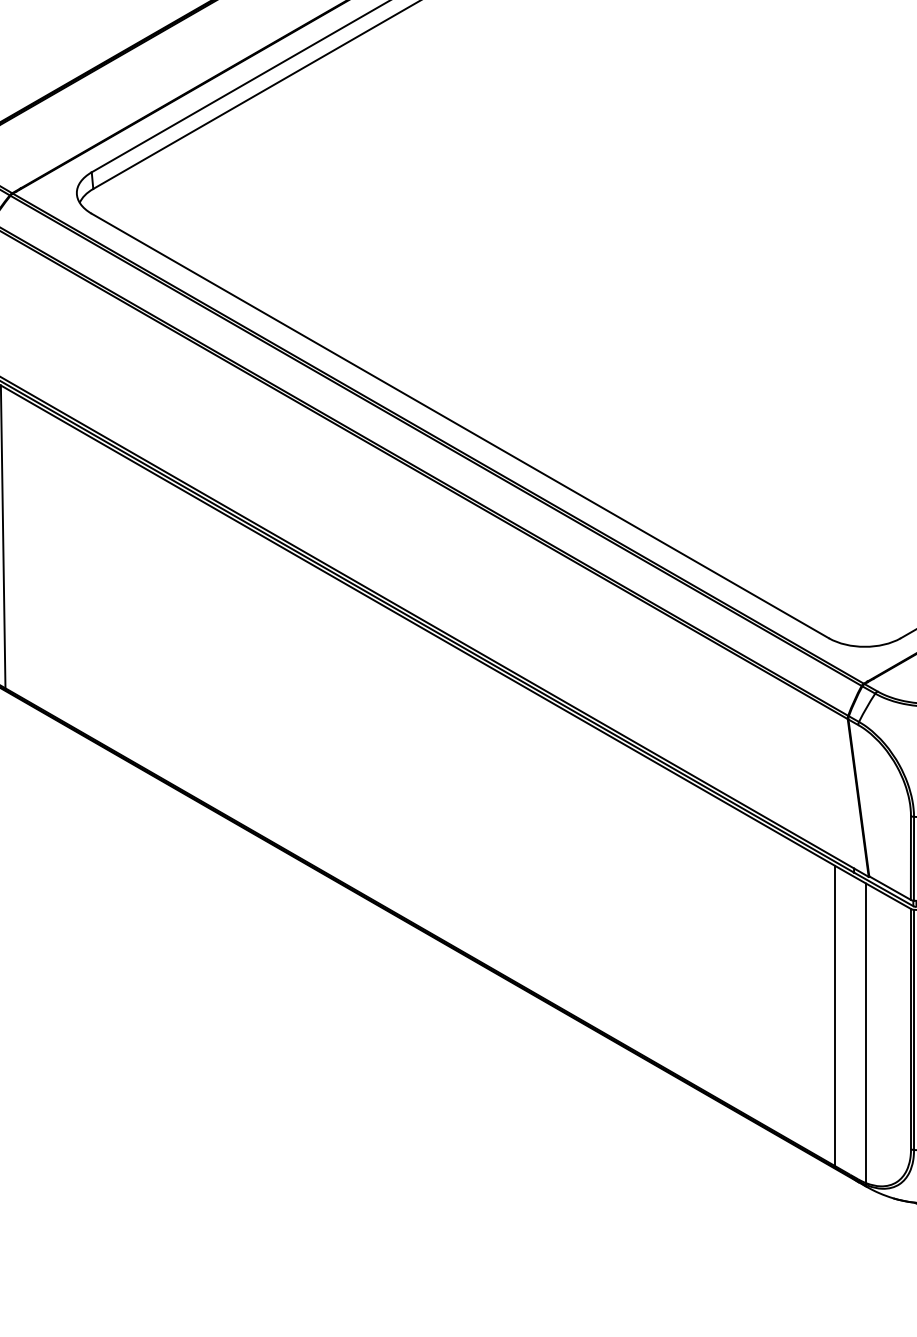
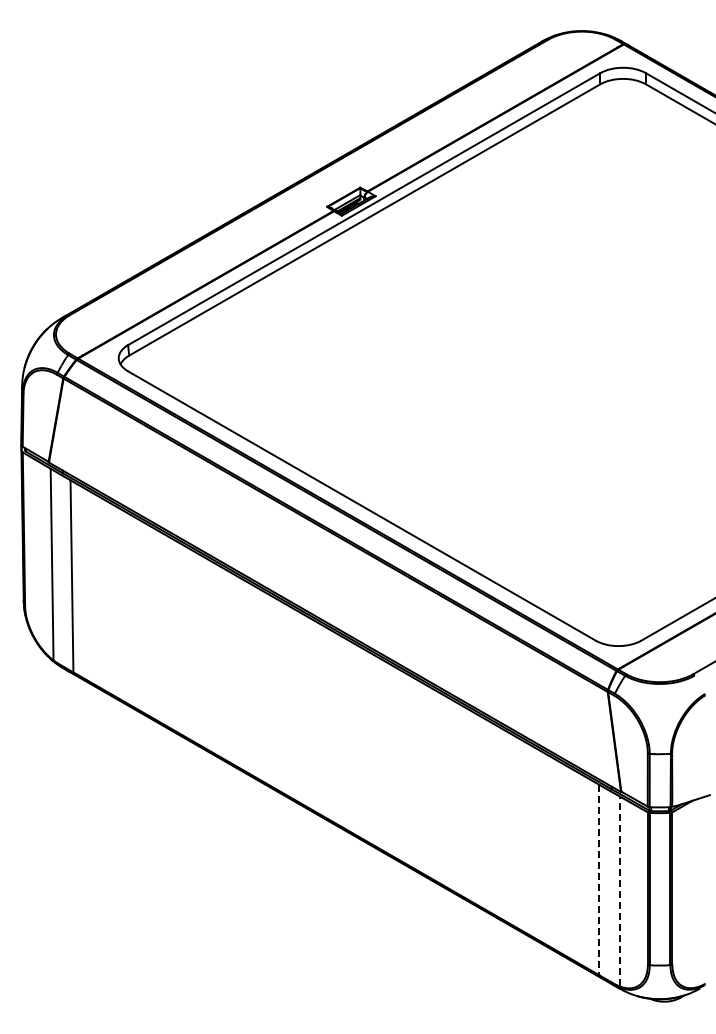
line: (834, 1016) -> (599, 880), solid -> dashed
line: (866, 1033) -> (619, 891), solid -> dashed

